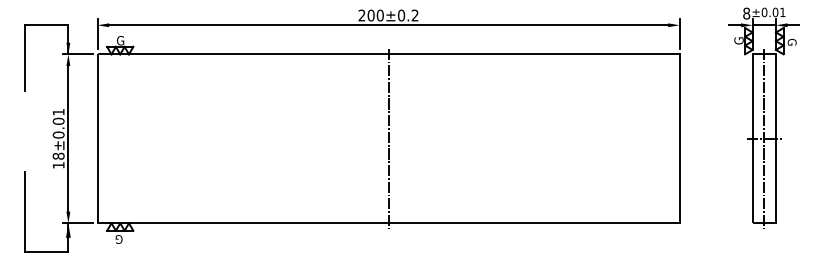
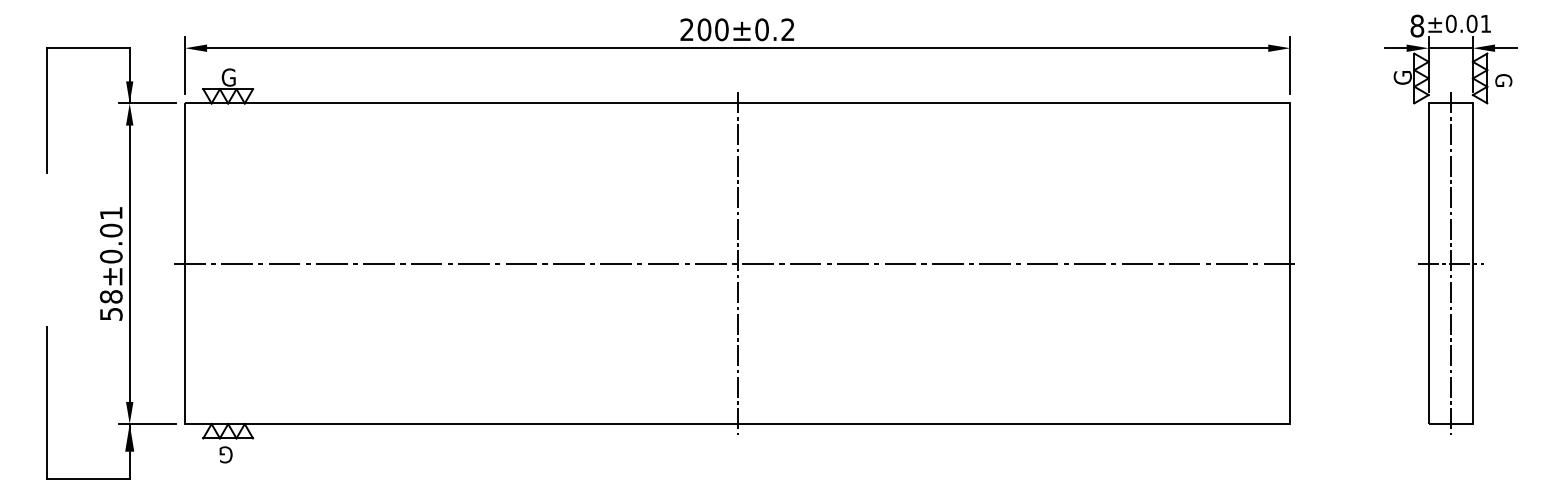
line: (388, 138) -> (737, 263), added
text: (58, 165) -> (110, 314), 18±0.01 -> 58±0.01

